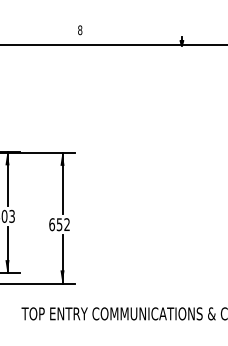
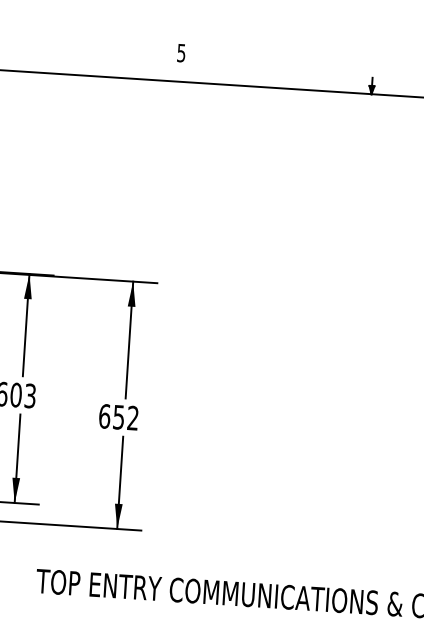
text: (80, 30) -> (182, 53), 8 -> 5

